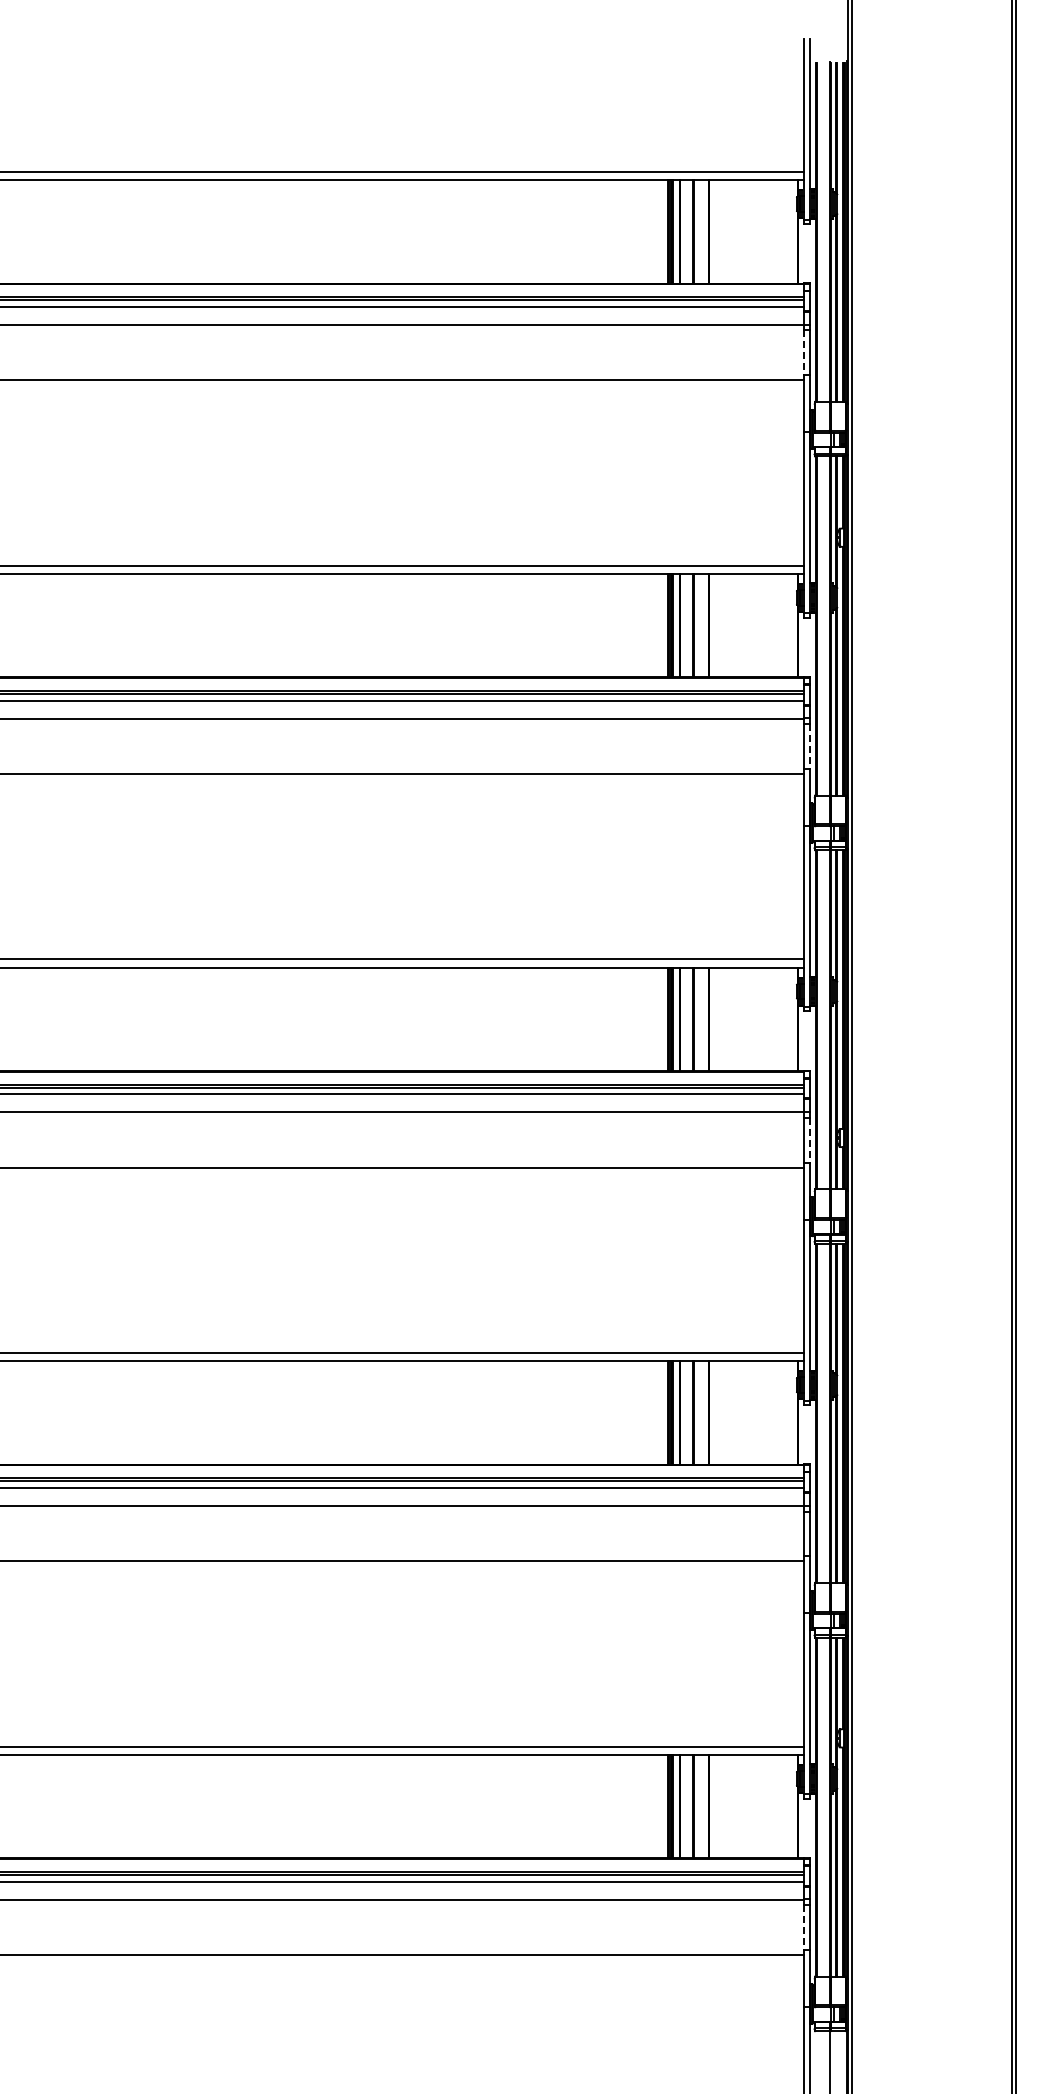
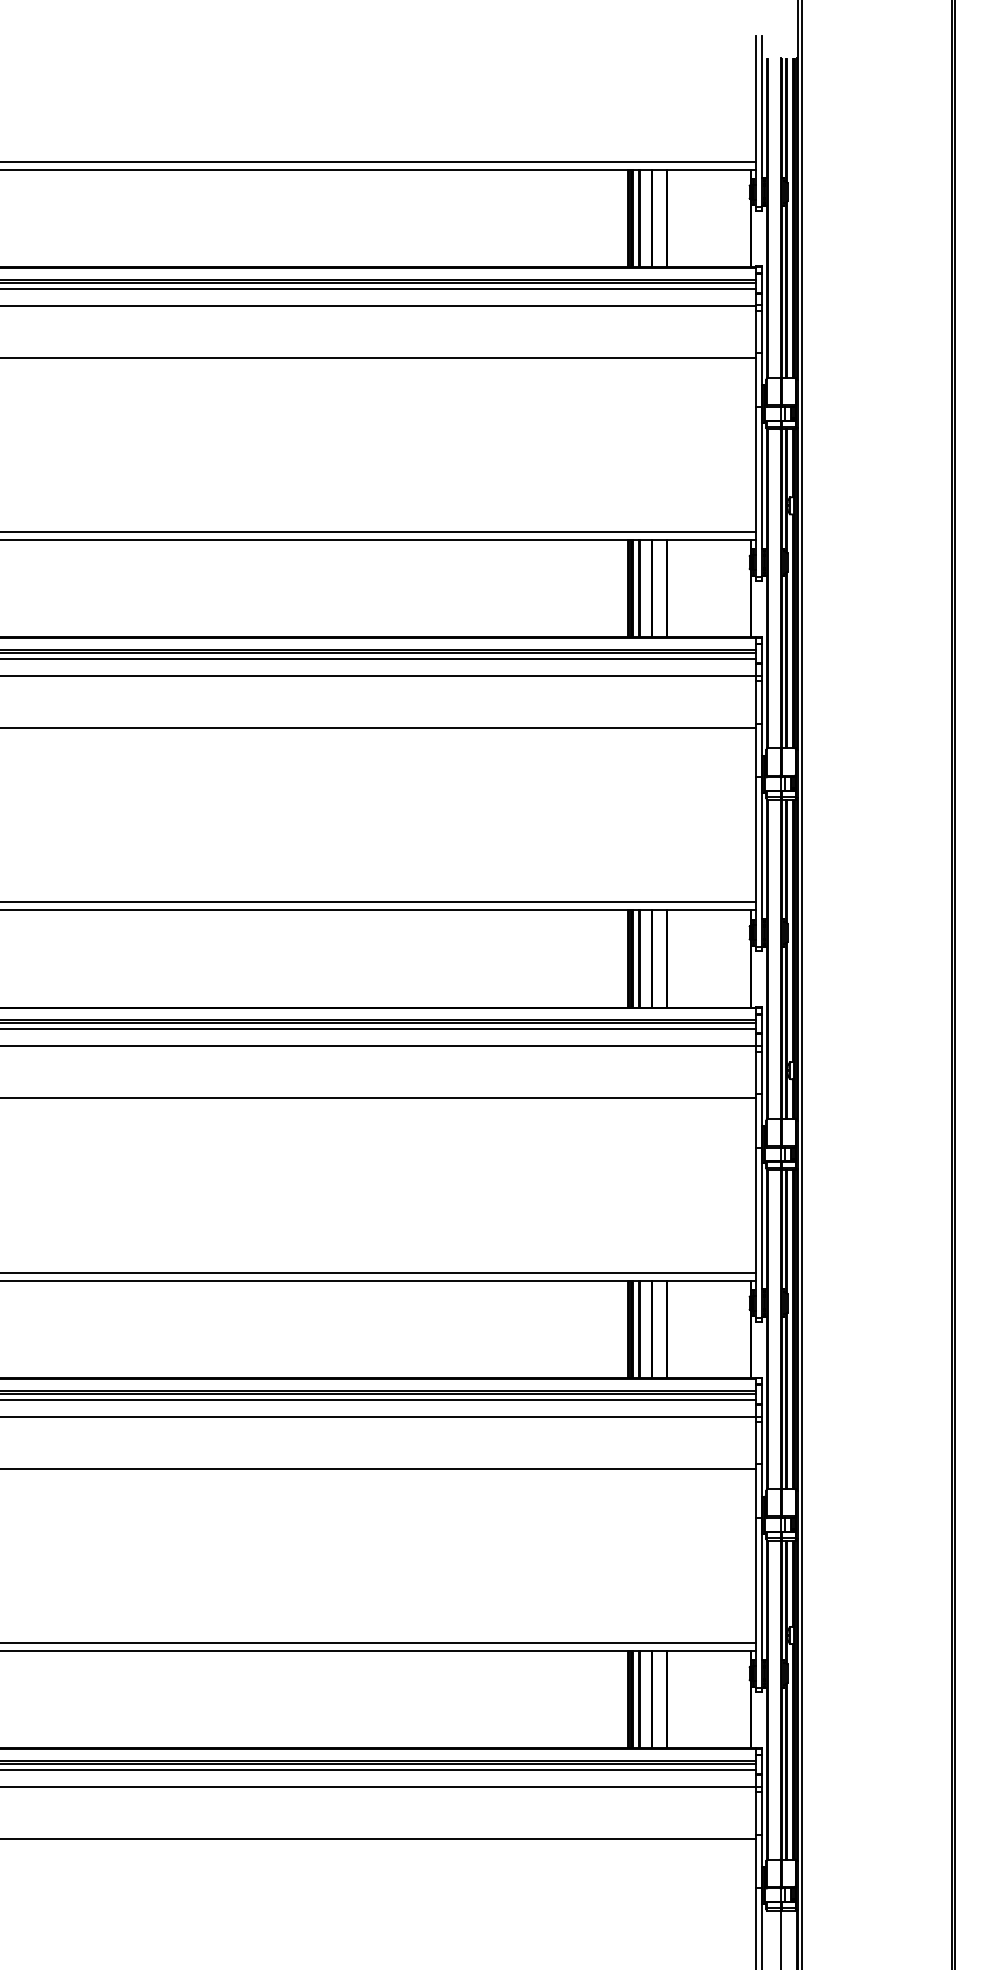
line: (803, 353) -> (755, 332), dashed -> solid
line: (809, 747) -> (761, 703), dashed -> solid
line: (809, 1140) -> (761, 1072), dashed -> solid
line: (803, 1928) -> (755, 1814), dashed -> solid

